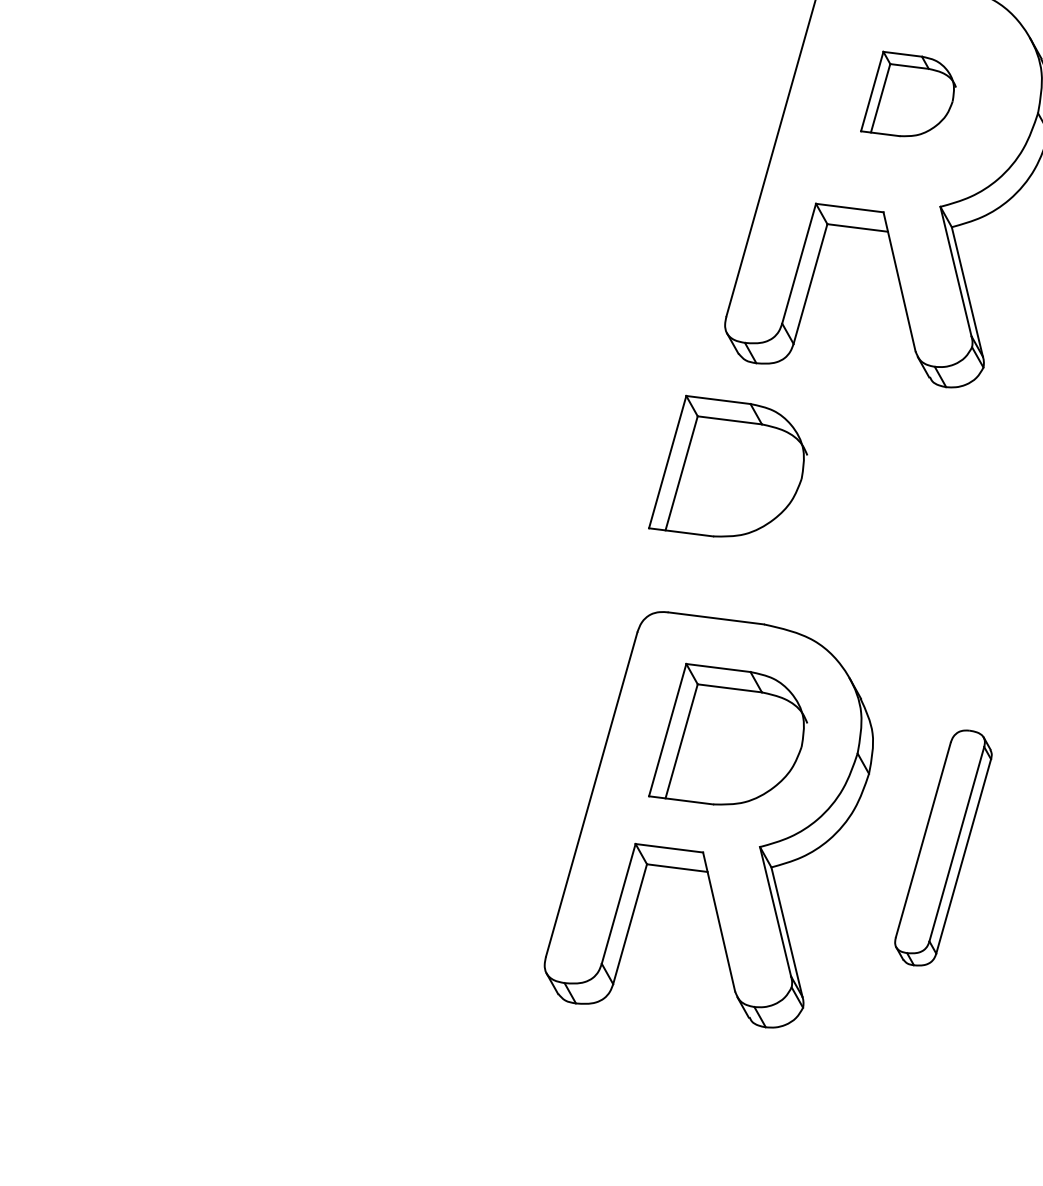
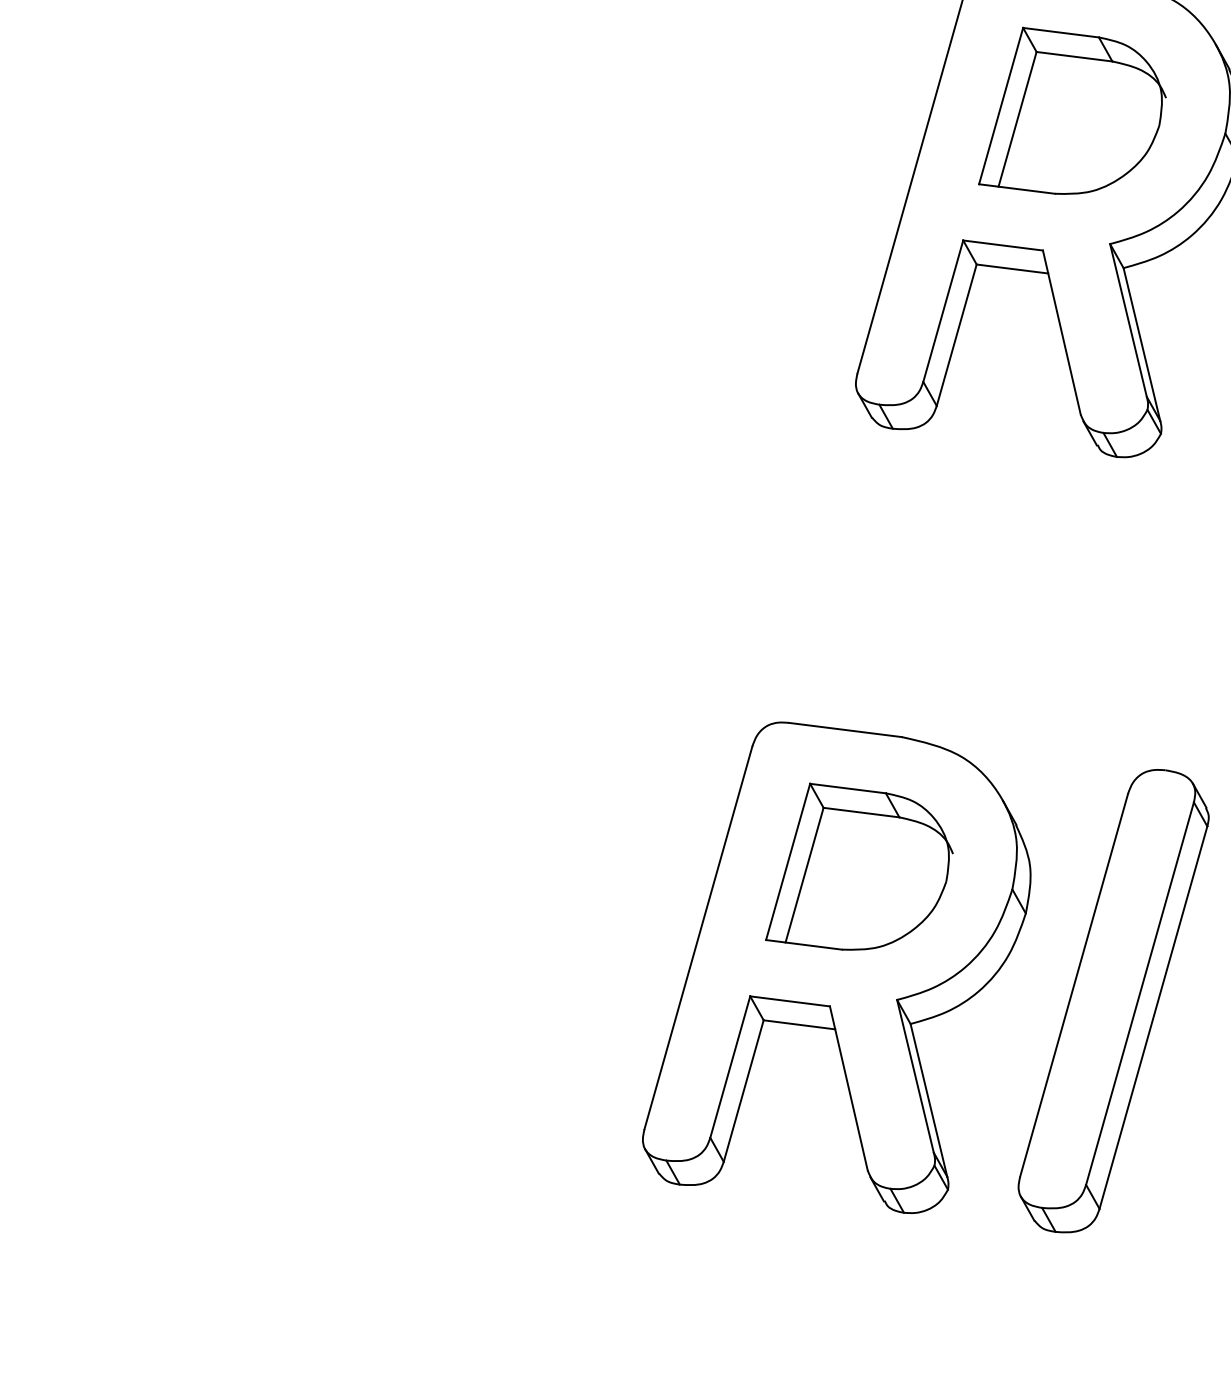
part: (908, 93) -> (1072, 110), size x1.67
part: (727, 465) -> (858, 549), removed
part: (943, 847) -> (1113, 1000), size x1.67

